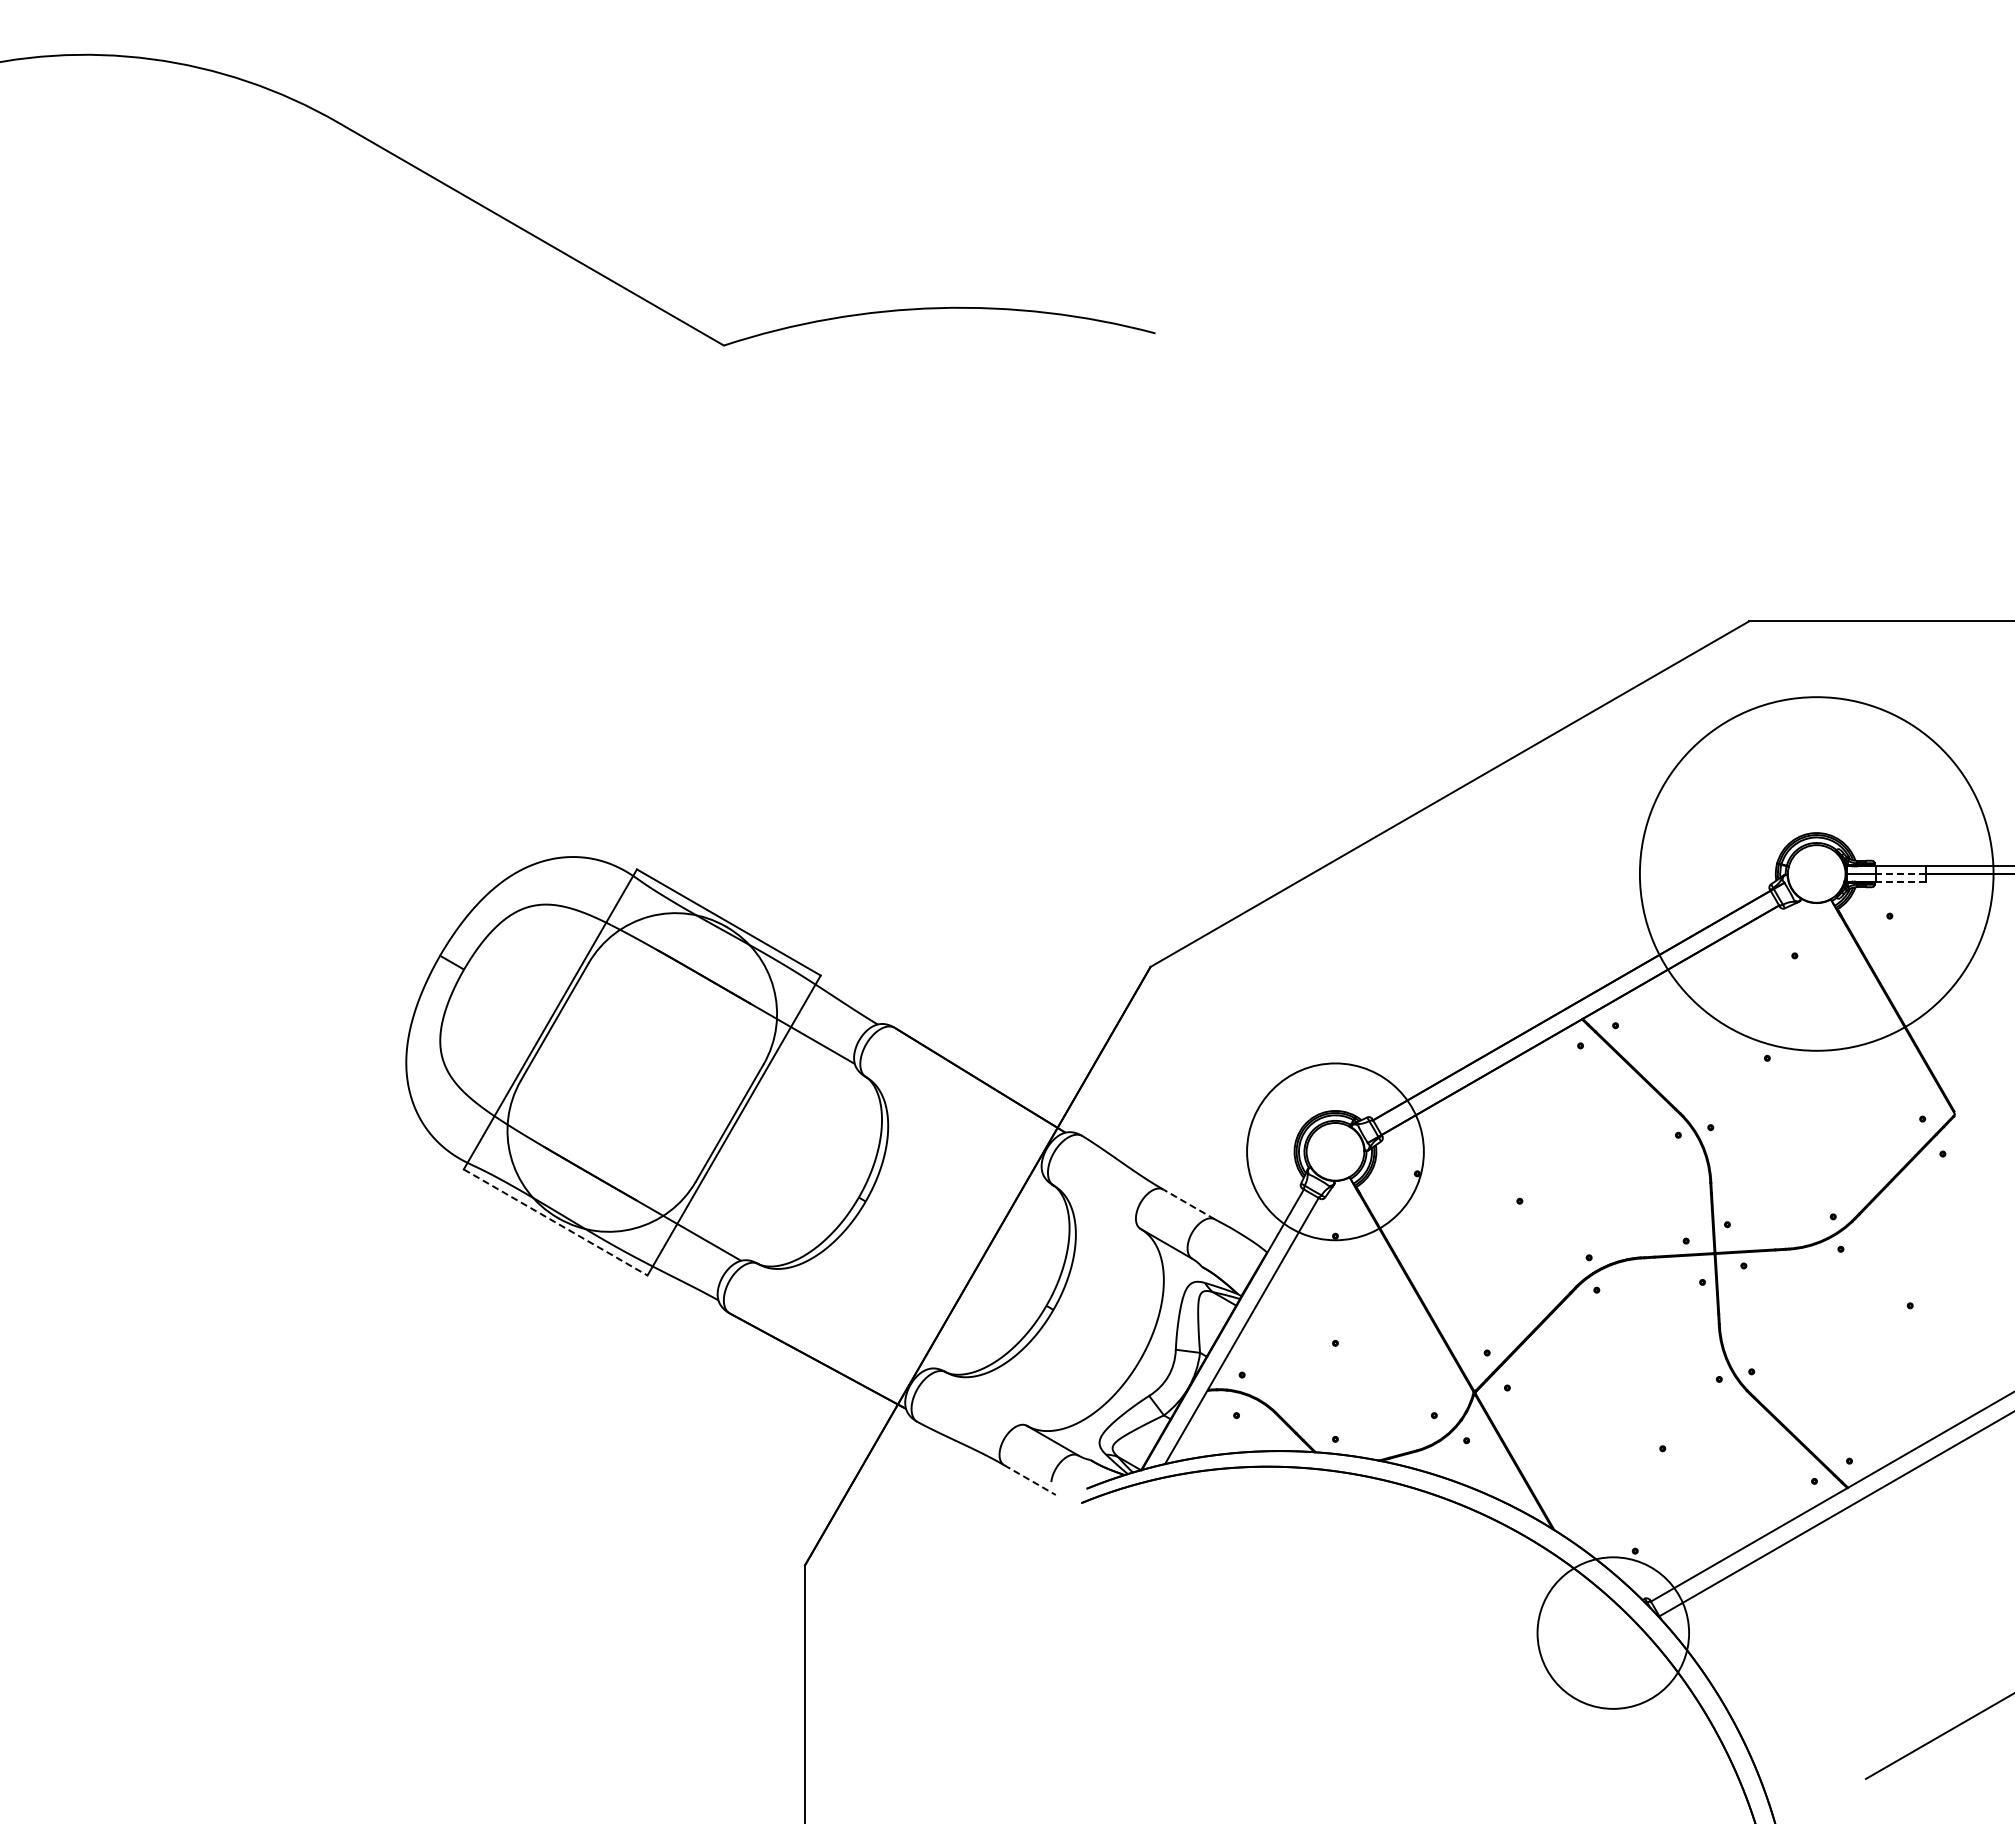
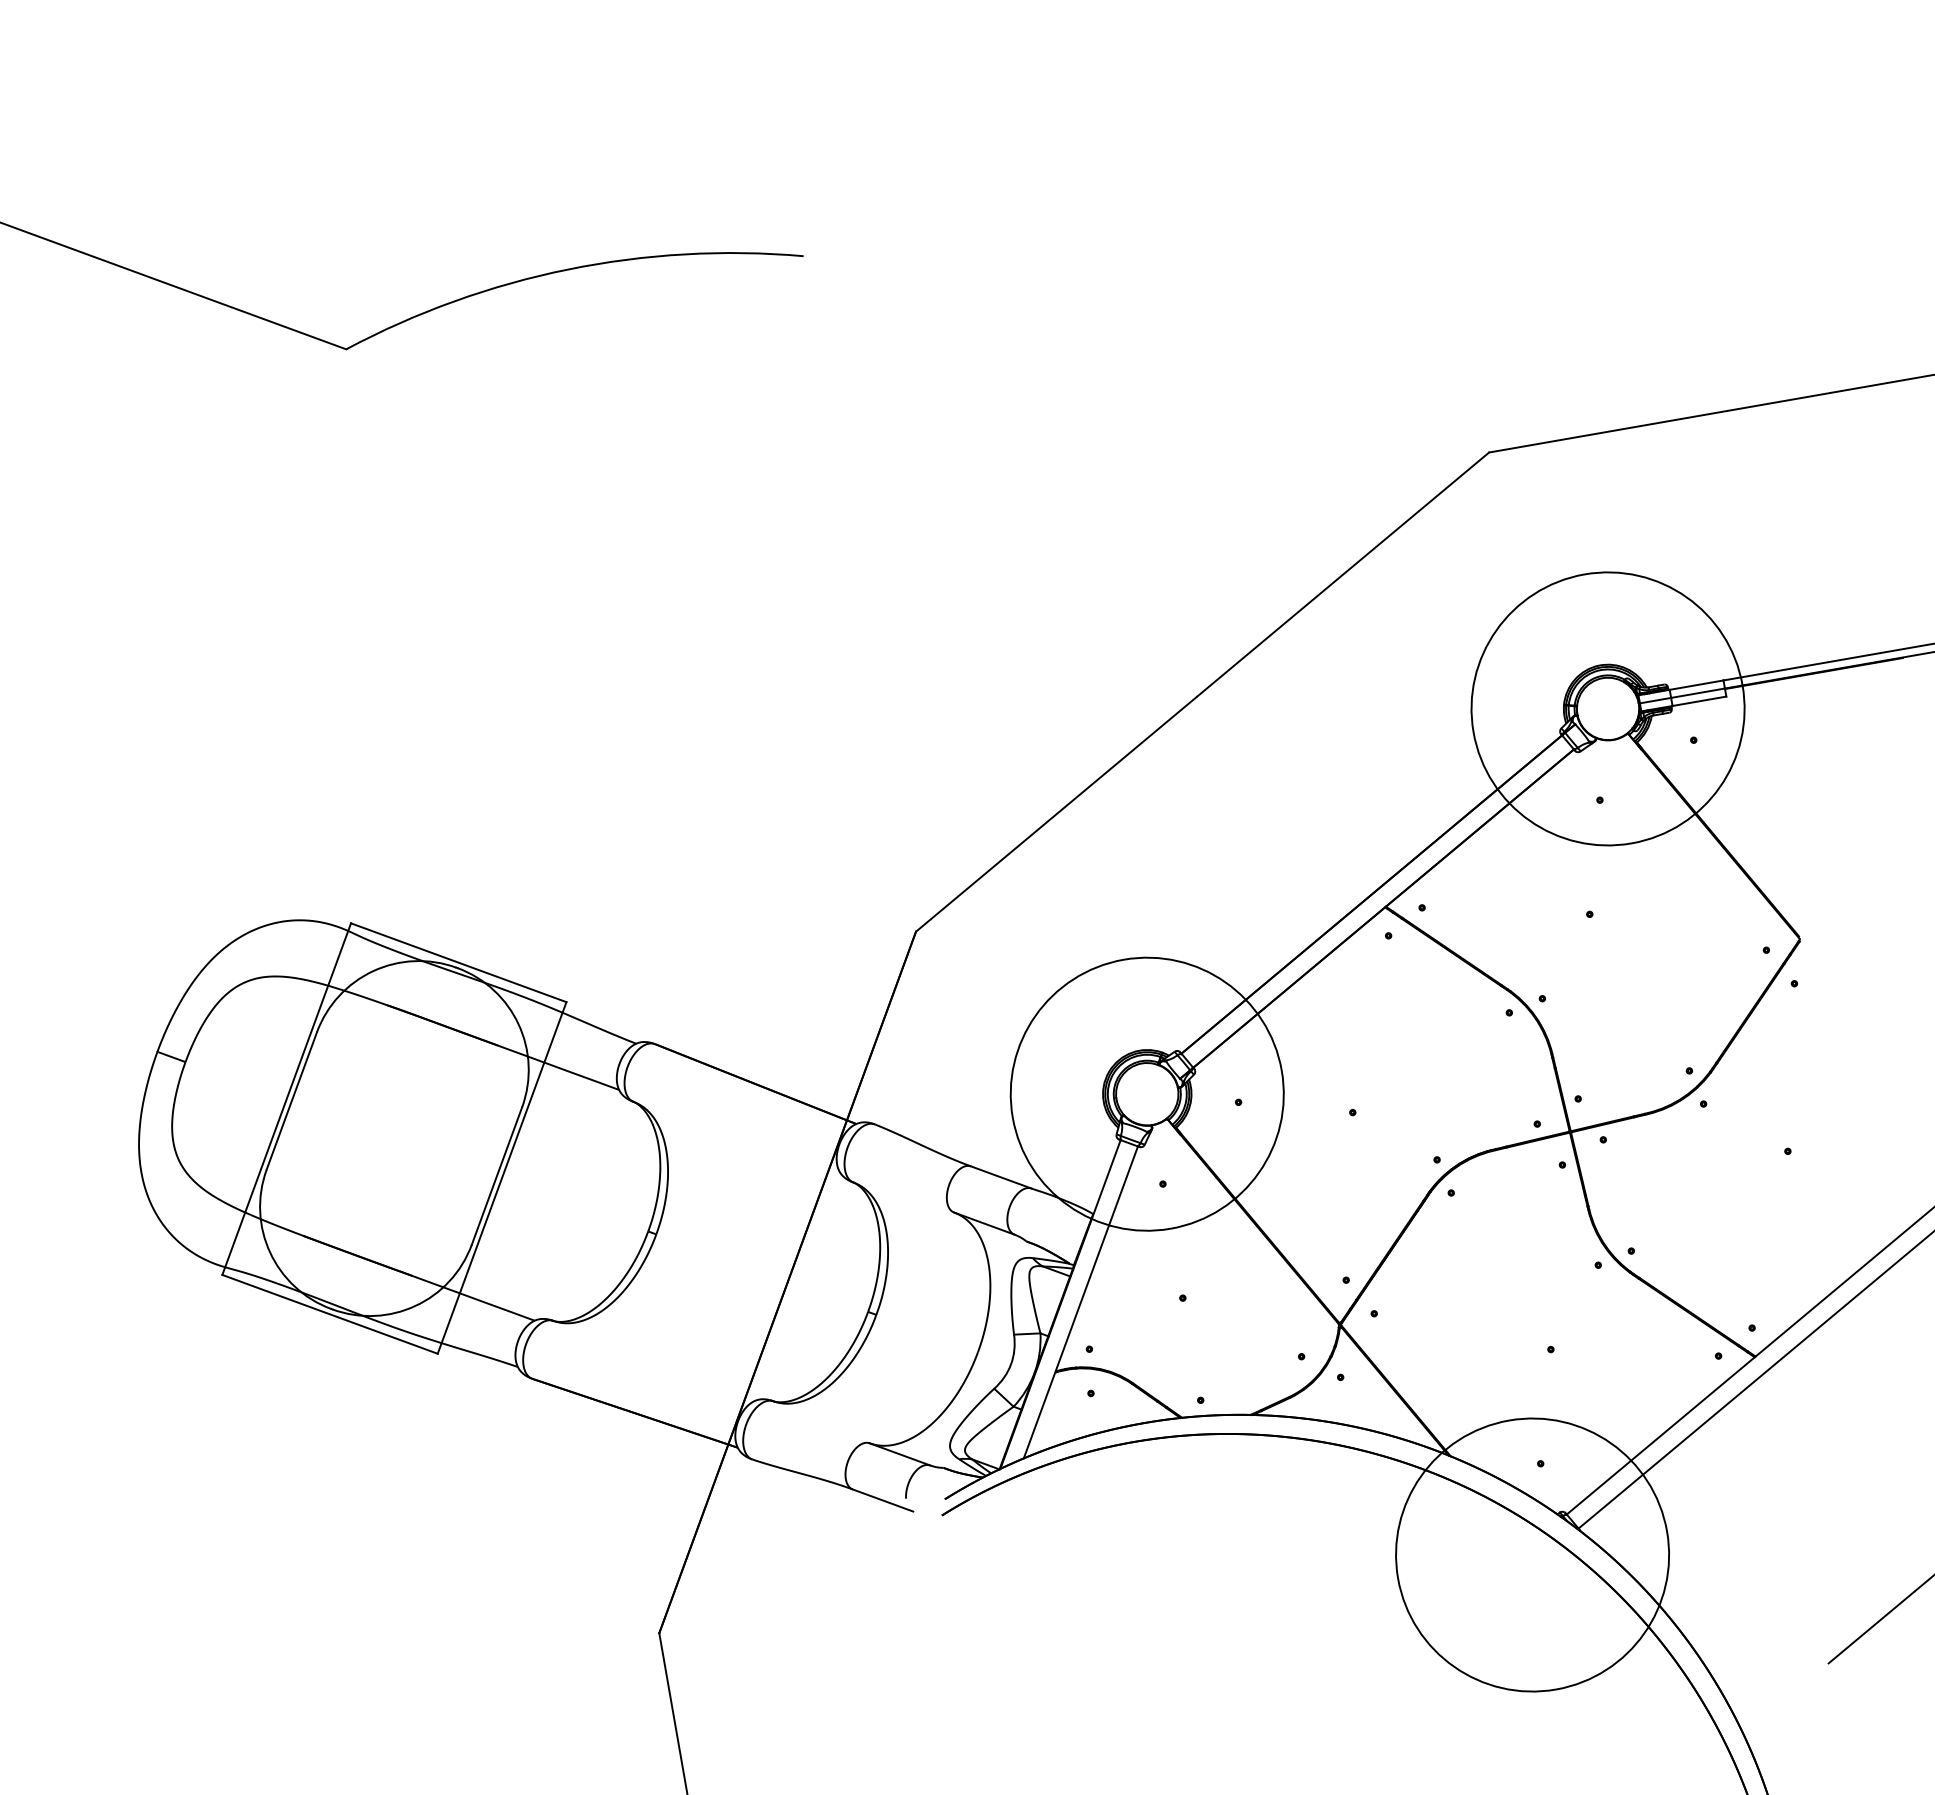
circle: (1816, 873) -> (1607, 708), size x0.71
line: (1900, 873) -> (1697, 692), dashed -> solid
line: (1900, 881) -> (1698, 701), dashed -> solid
circle: (1335, 1151) -> (1147, 1093), size x1.43
line: (1189, 1204) -> (1001, 1177), dashed -> solid
line: (556, 1222) -> (330, 1314), dashed -> solid
line: (1030, 1480) -> (883, 1500), dashed -> solid
circle: (1613, 1632) -> (1532, 1554), size x1.67

